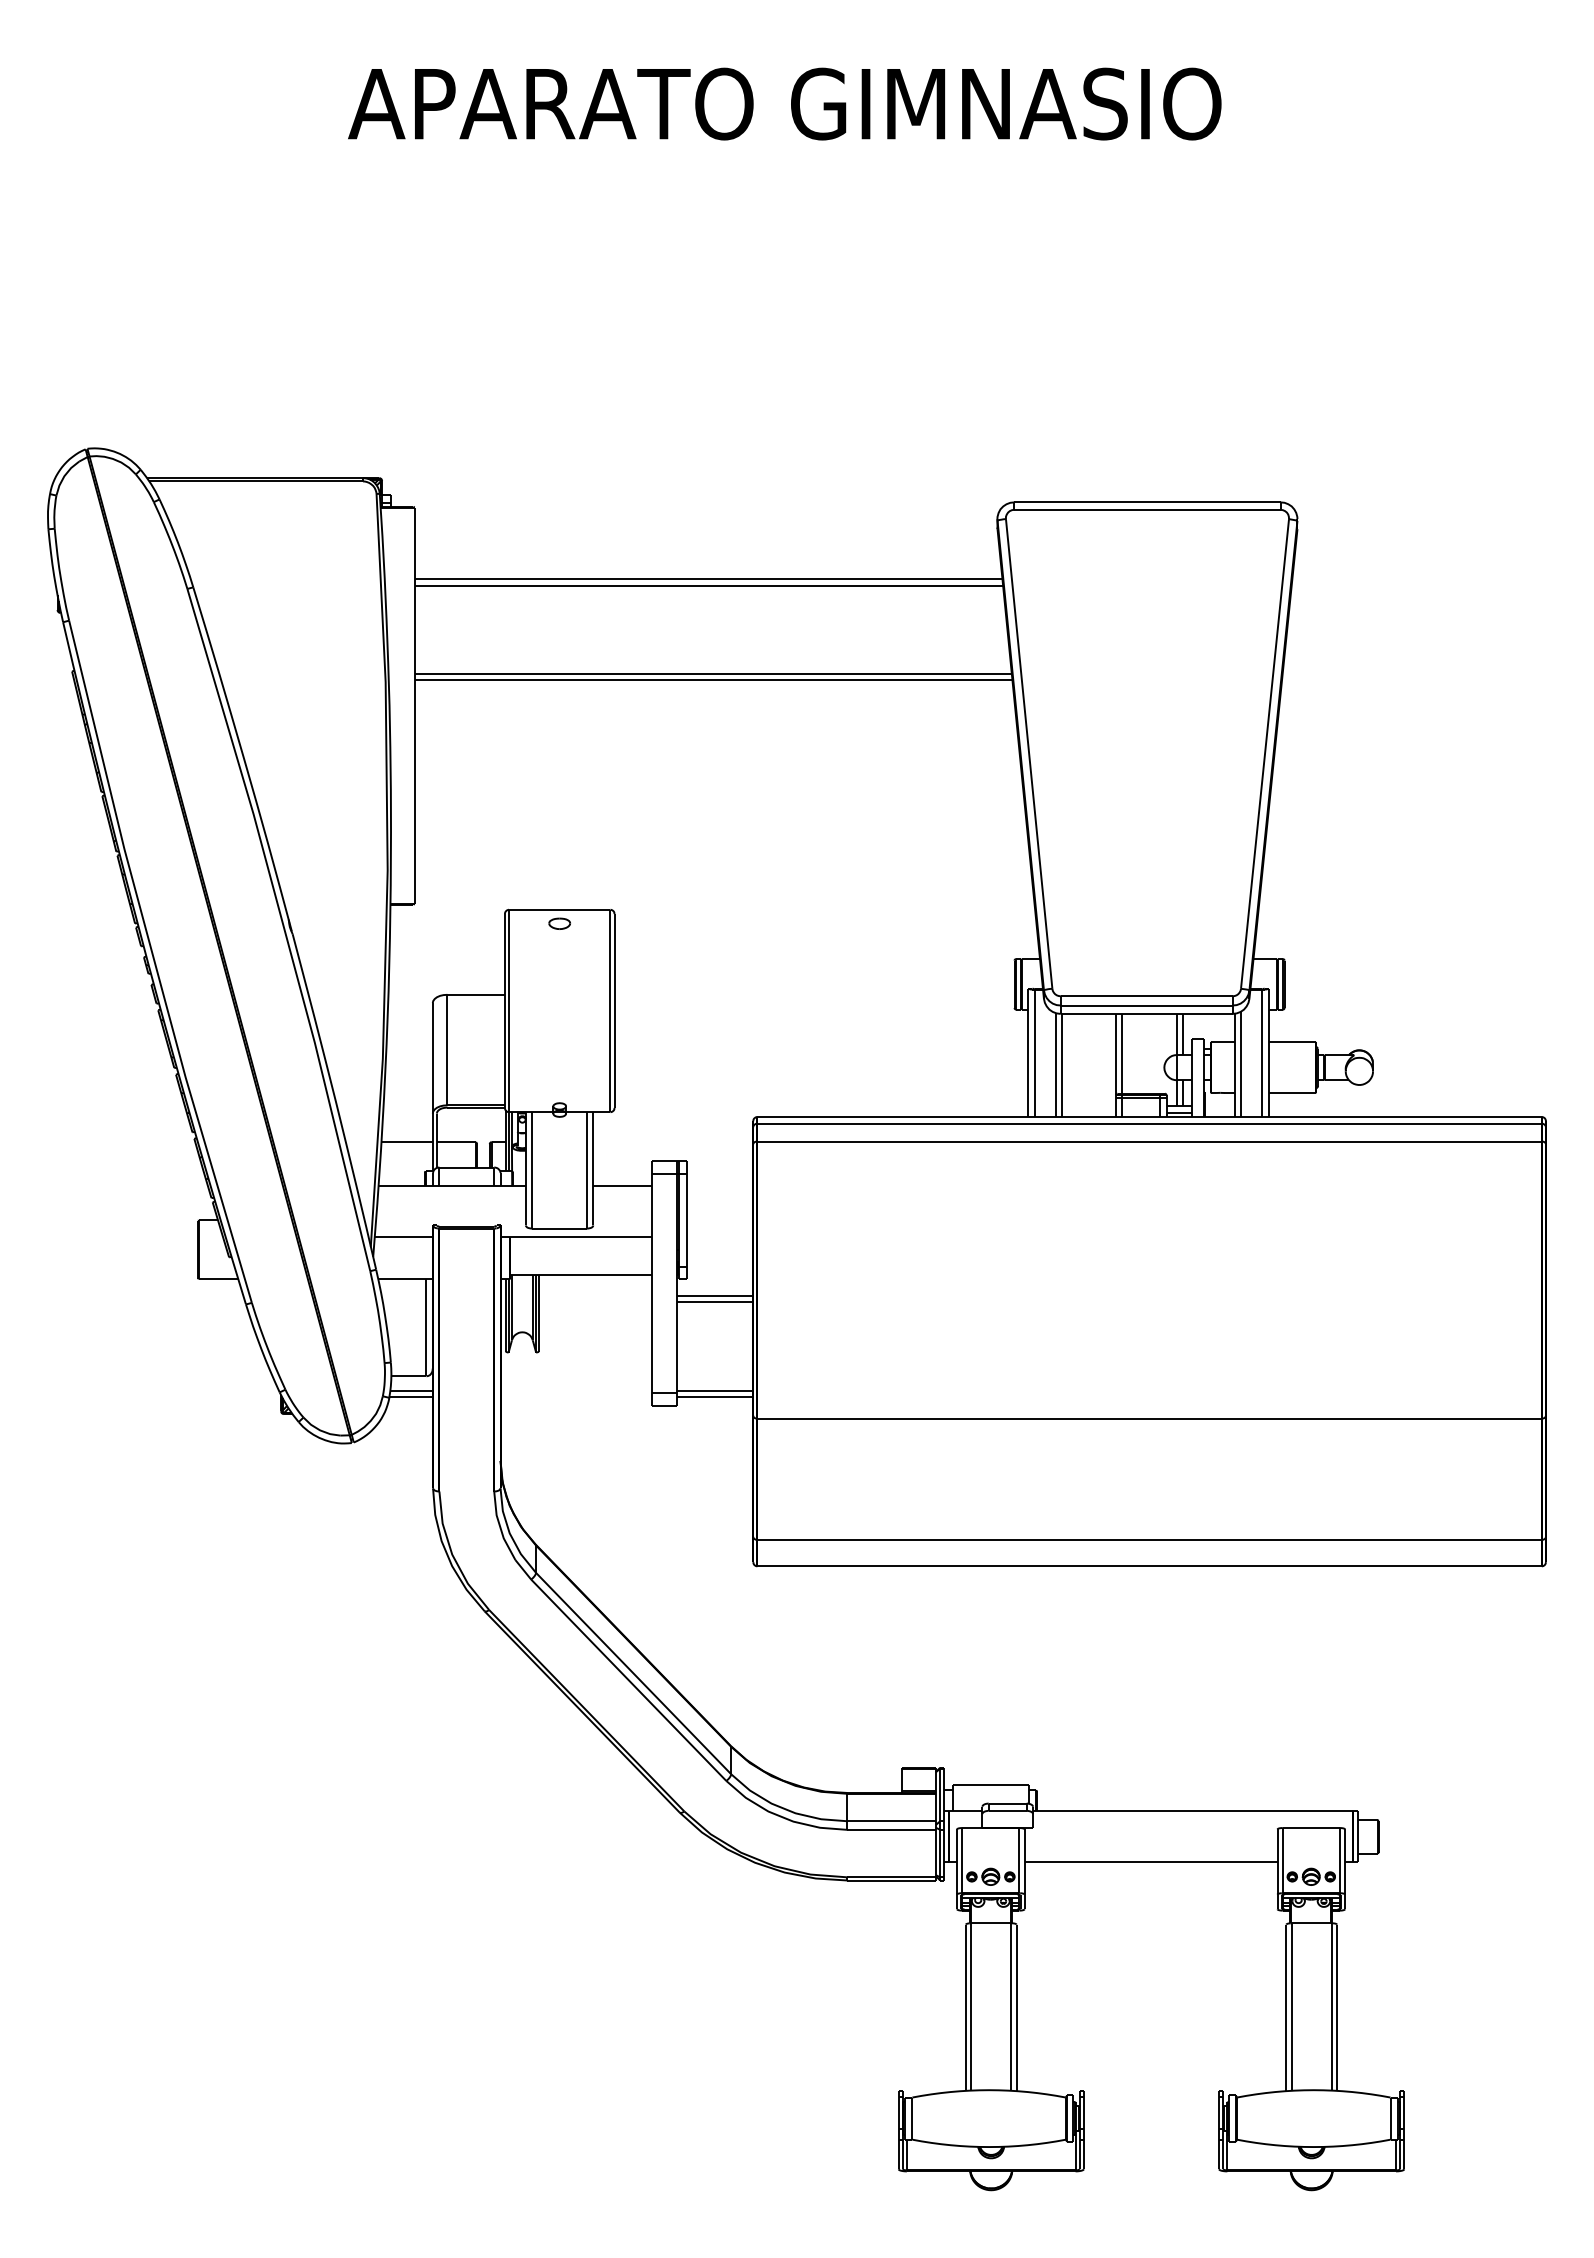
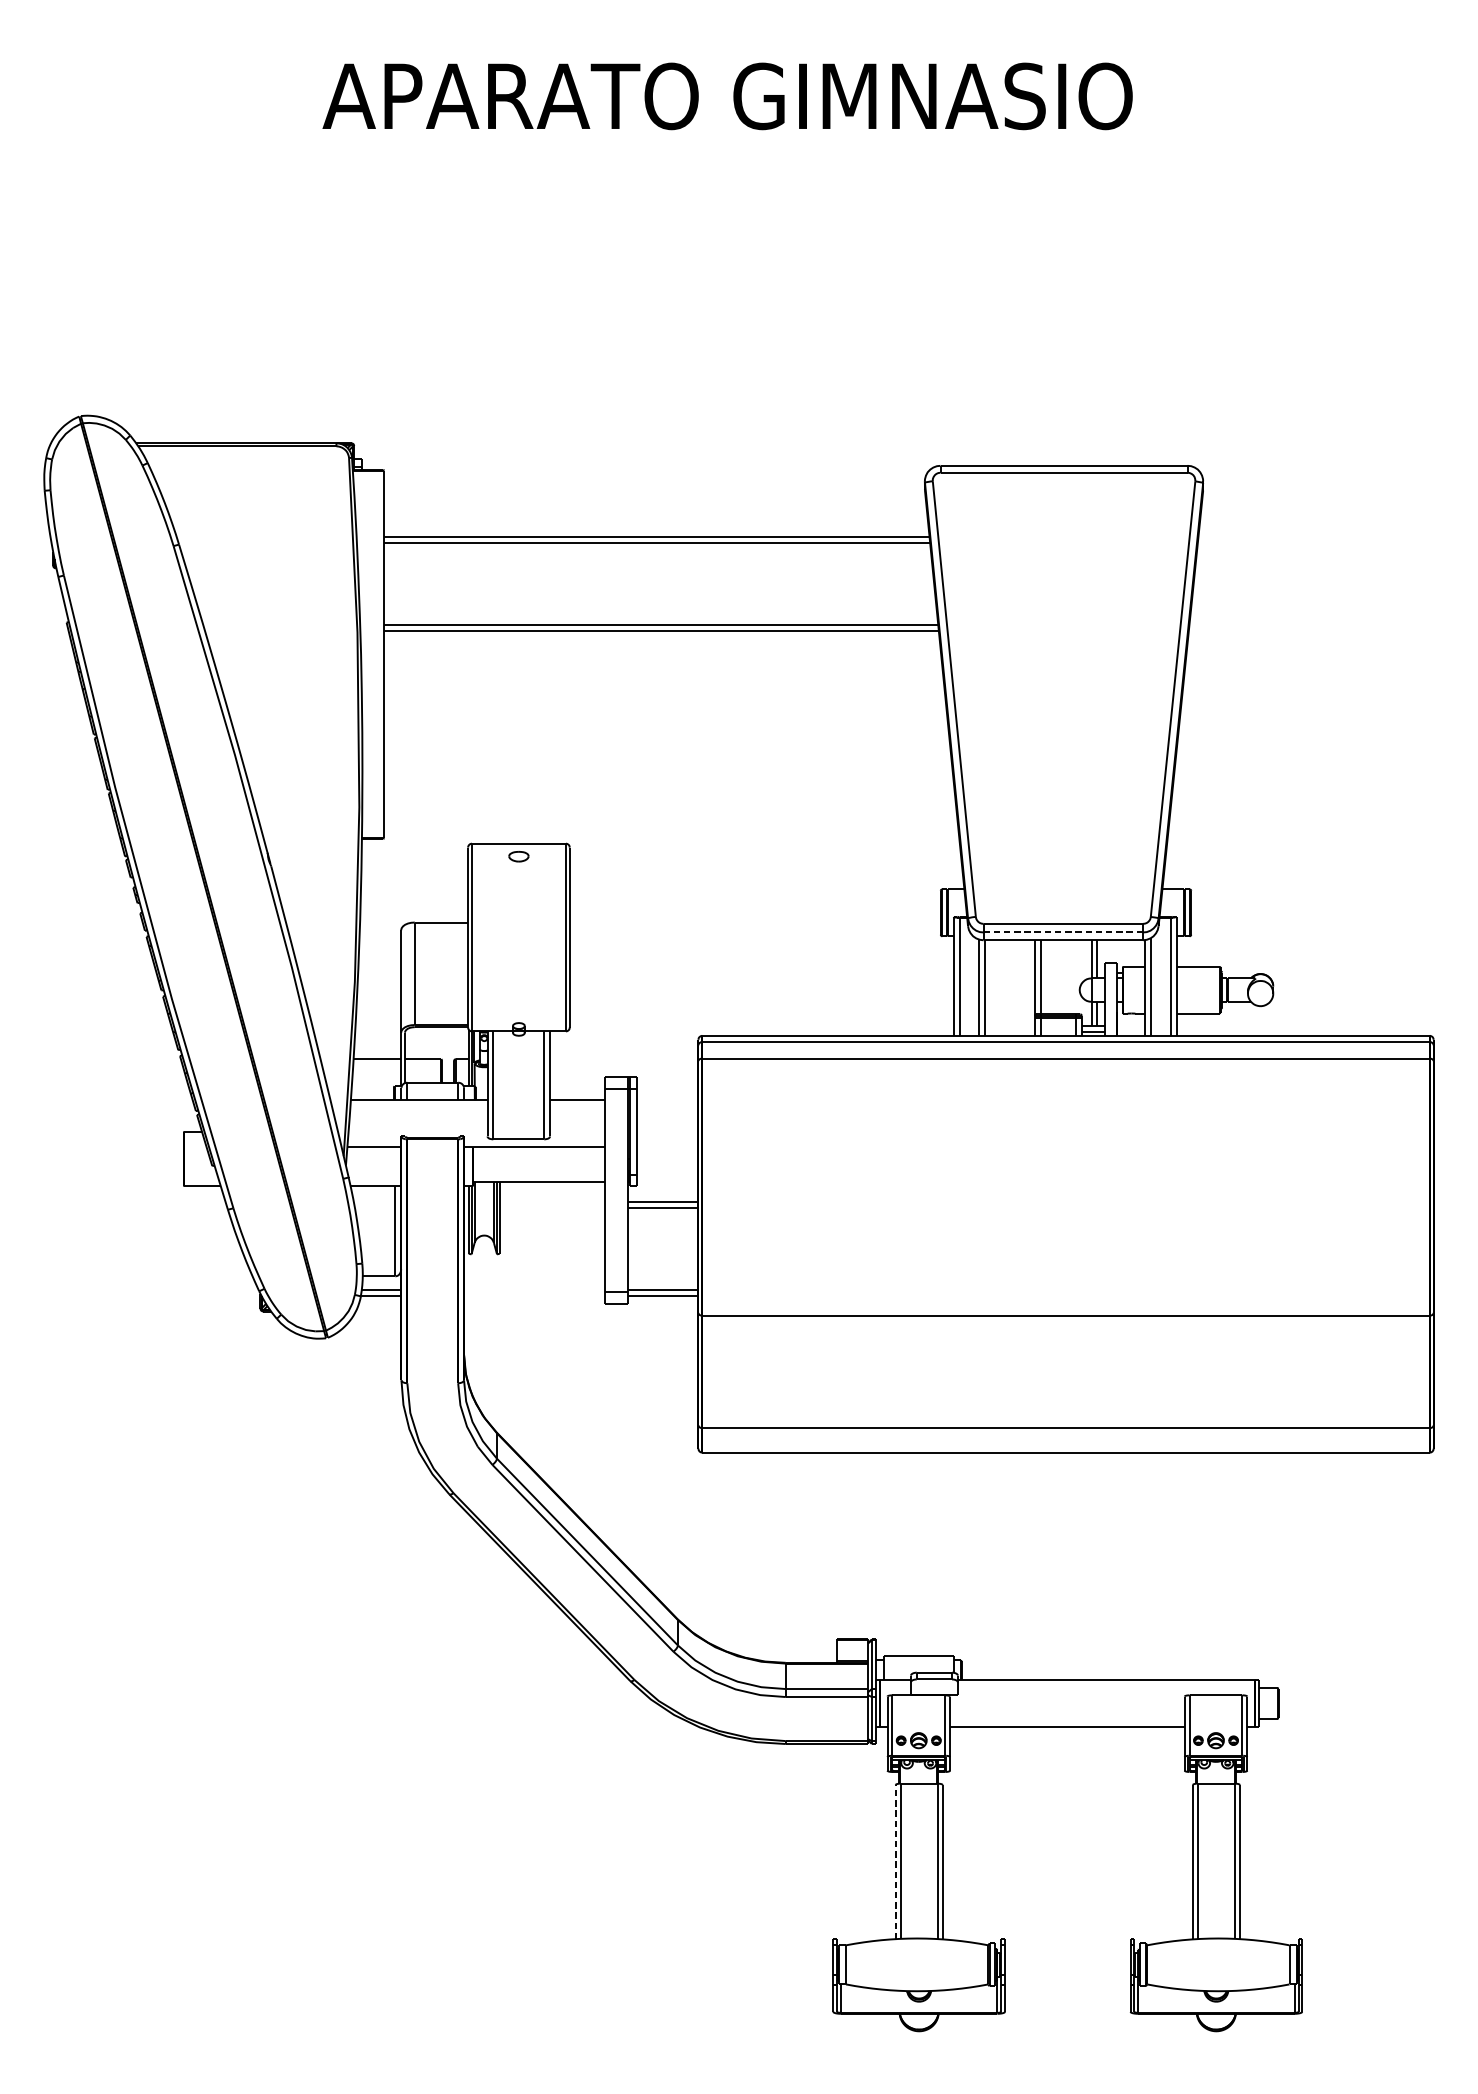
line: (1146, 1005) -> (1063, 932), solid -> dashed
line: (965, 2007) -> (895, 1861), solid -> dashed

